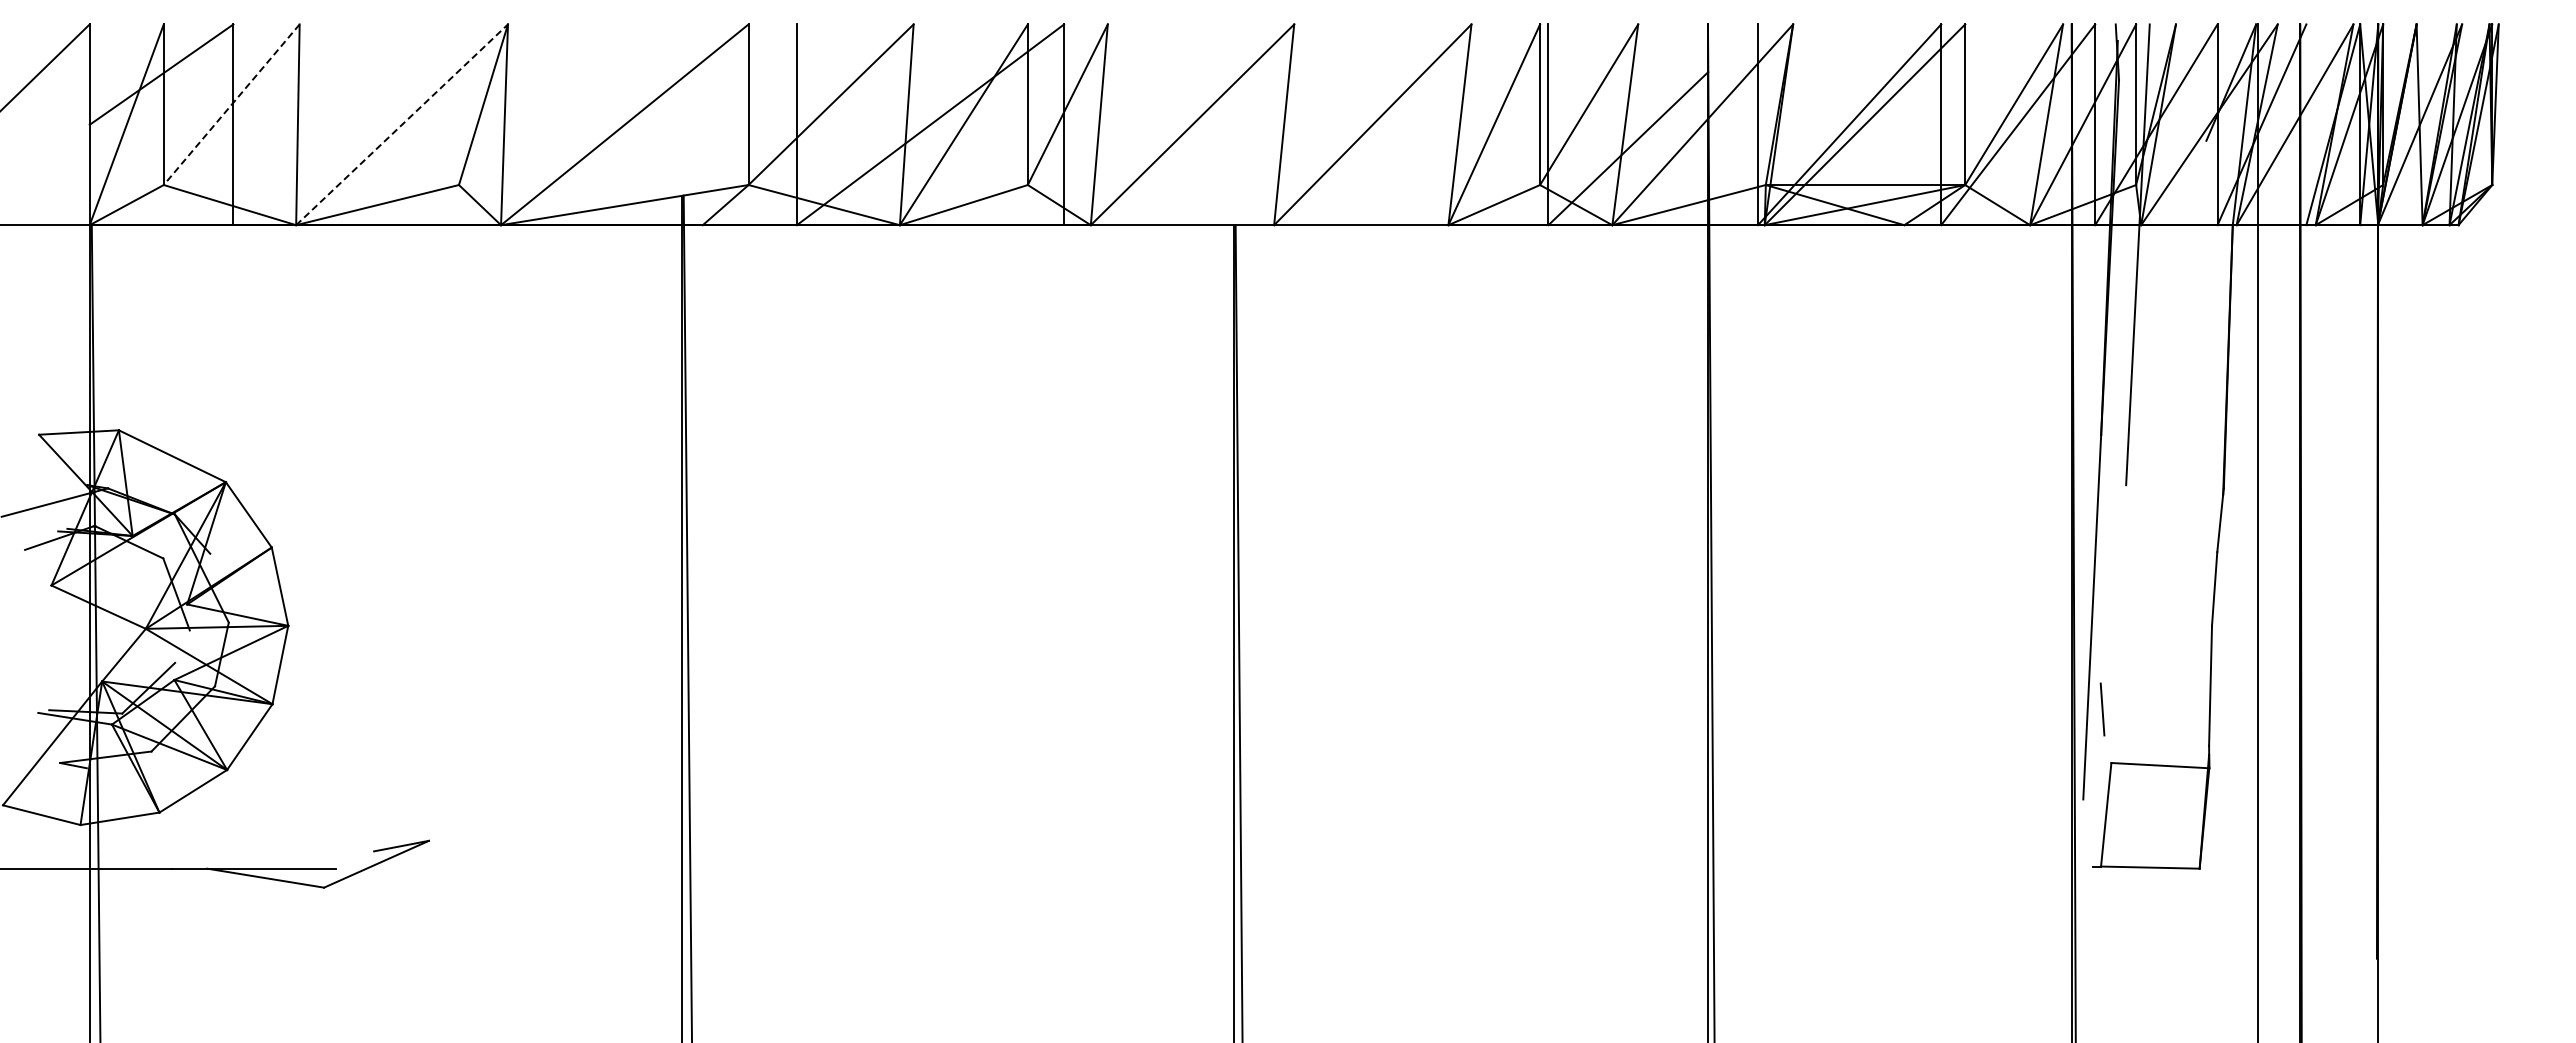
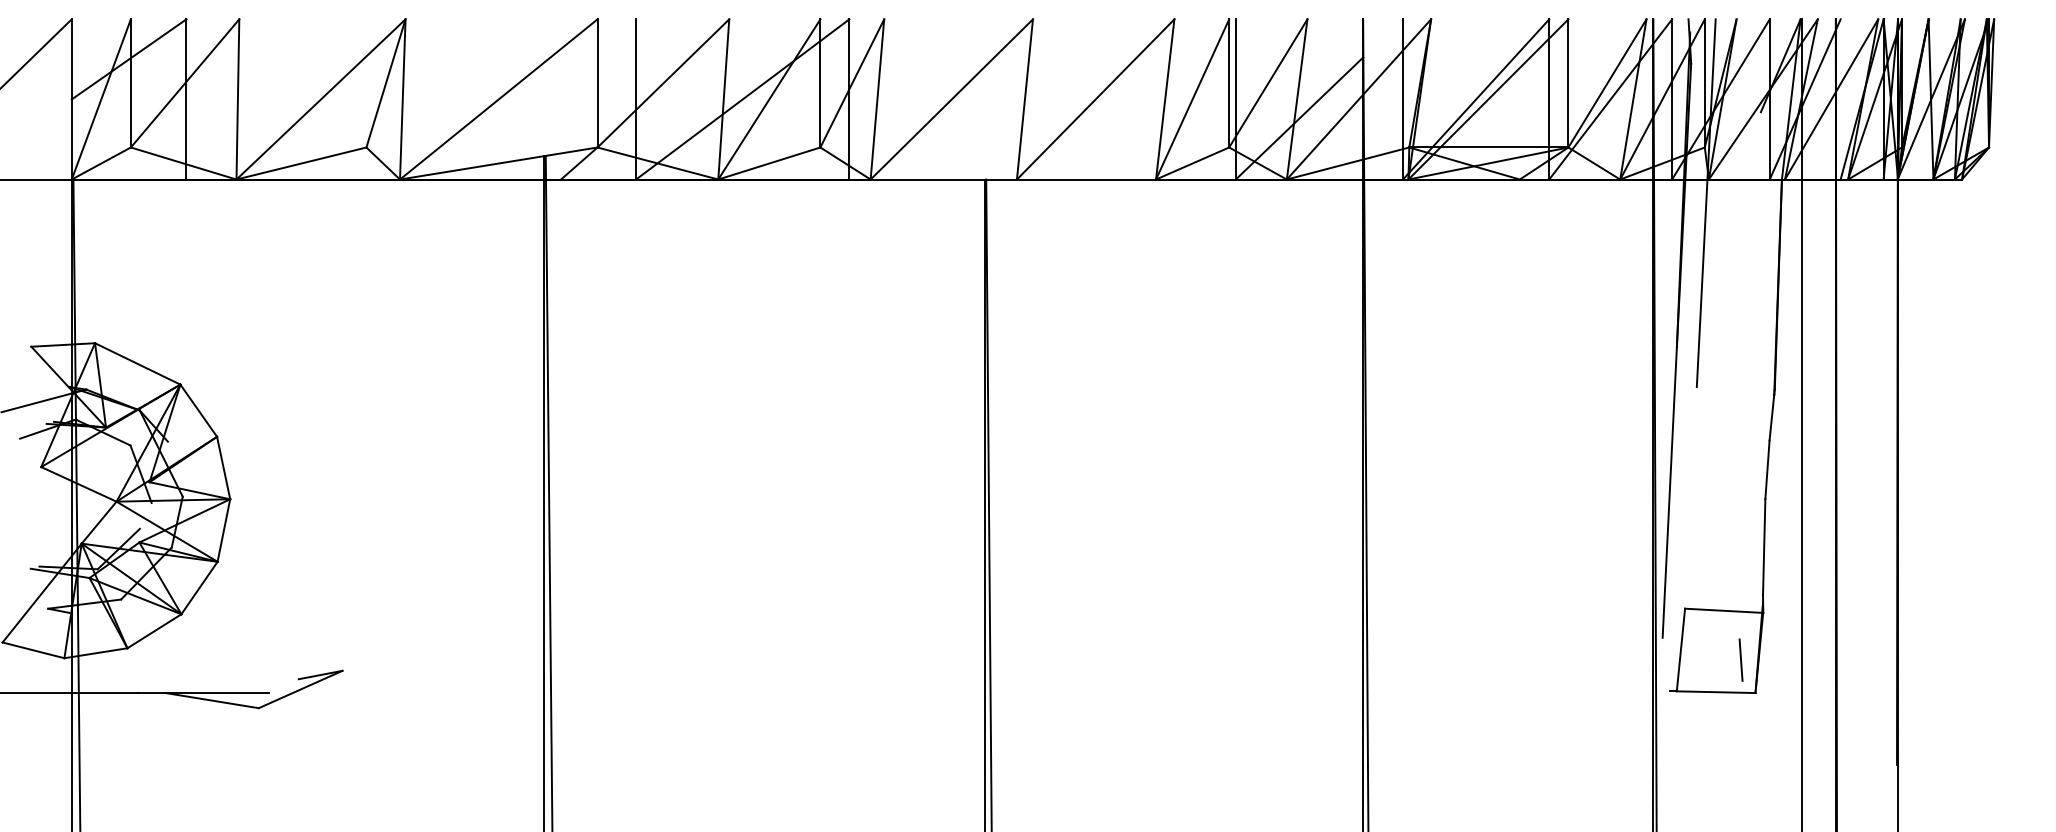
line: (231, 105) -> (184, 84), dashed -> solid
line: (402, 124) -> (321, 99), dashed -> solid
line: (2102, 709) -> (1741, 660), moved

